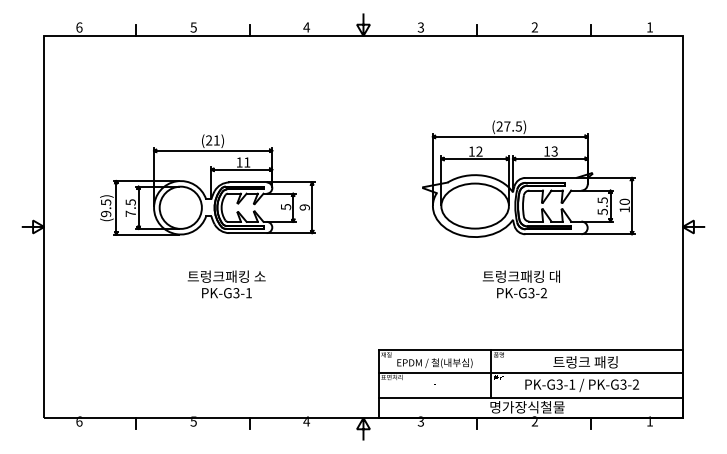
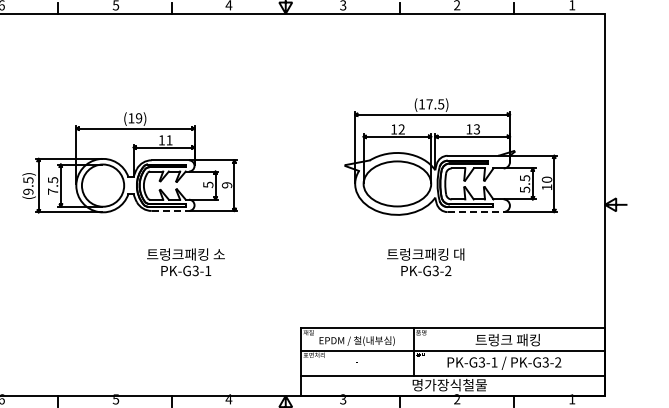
text: (499, 126) -> (421, 104), (27.5) -> (17.5)
text: (212, 140) -> (134, 118), (21) -> (19)
line: (248, 233) -> (170, 211), solid -> dashed
line: (553, 234) -> (475, 212), solid -> dashed
text: (226, 284) -> (185, 262), moved
text: (520, 284) -> (424, 262), moved

